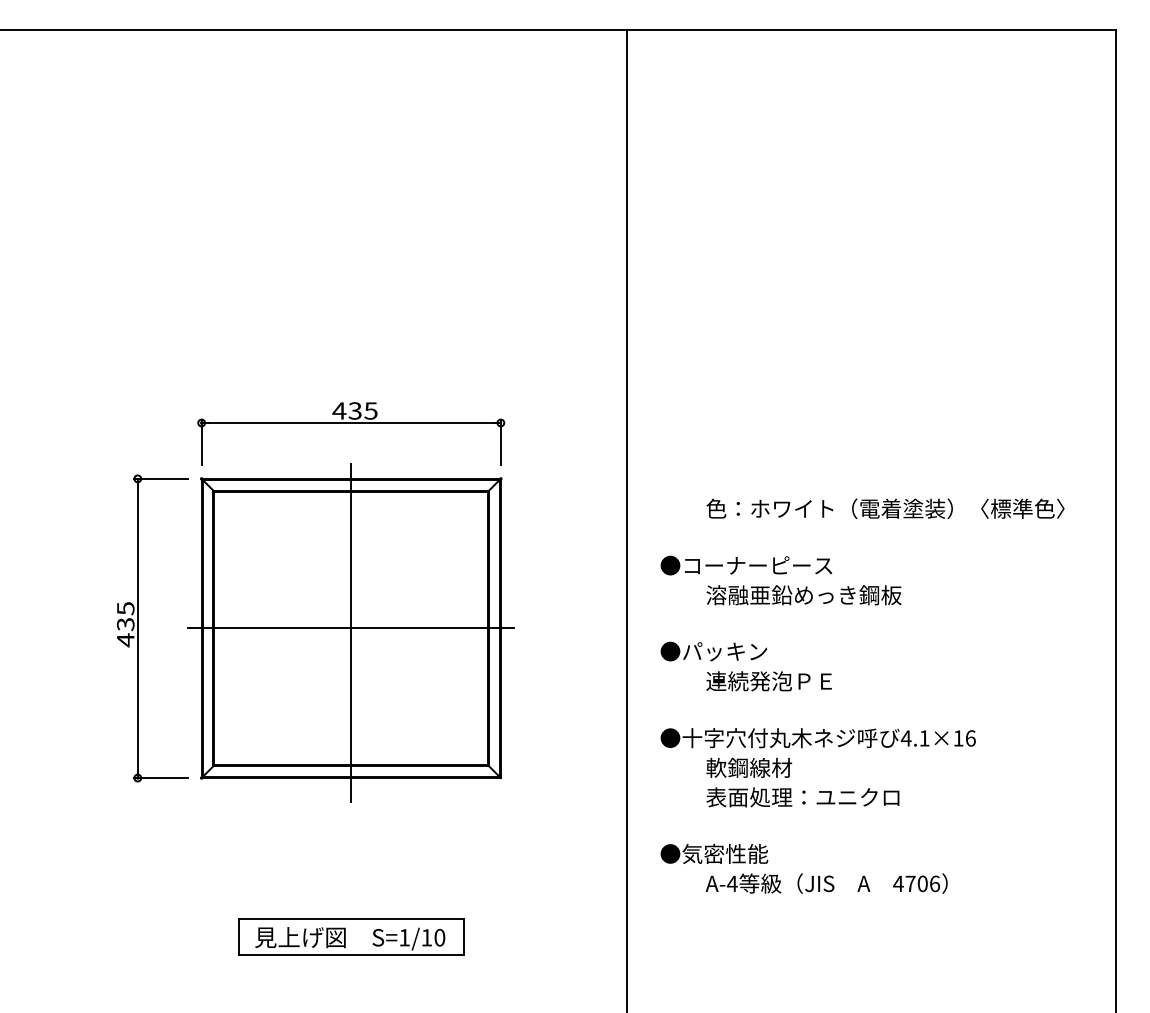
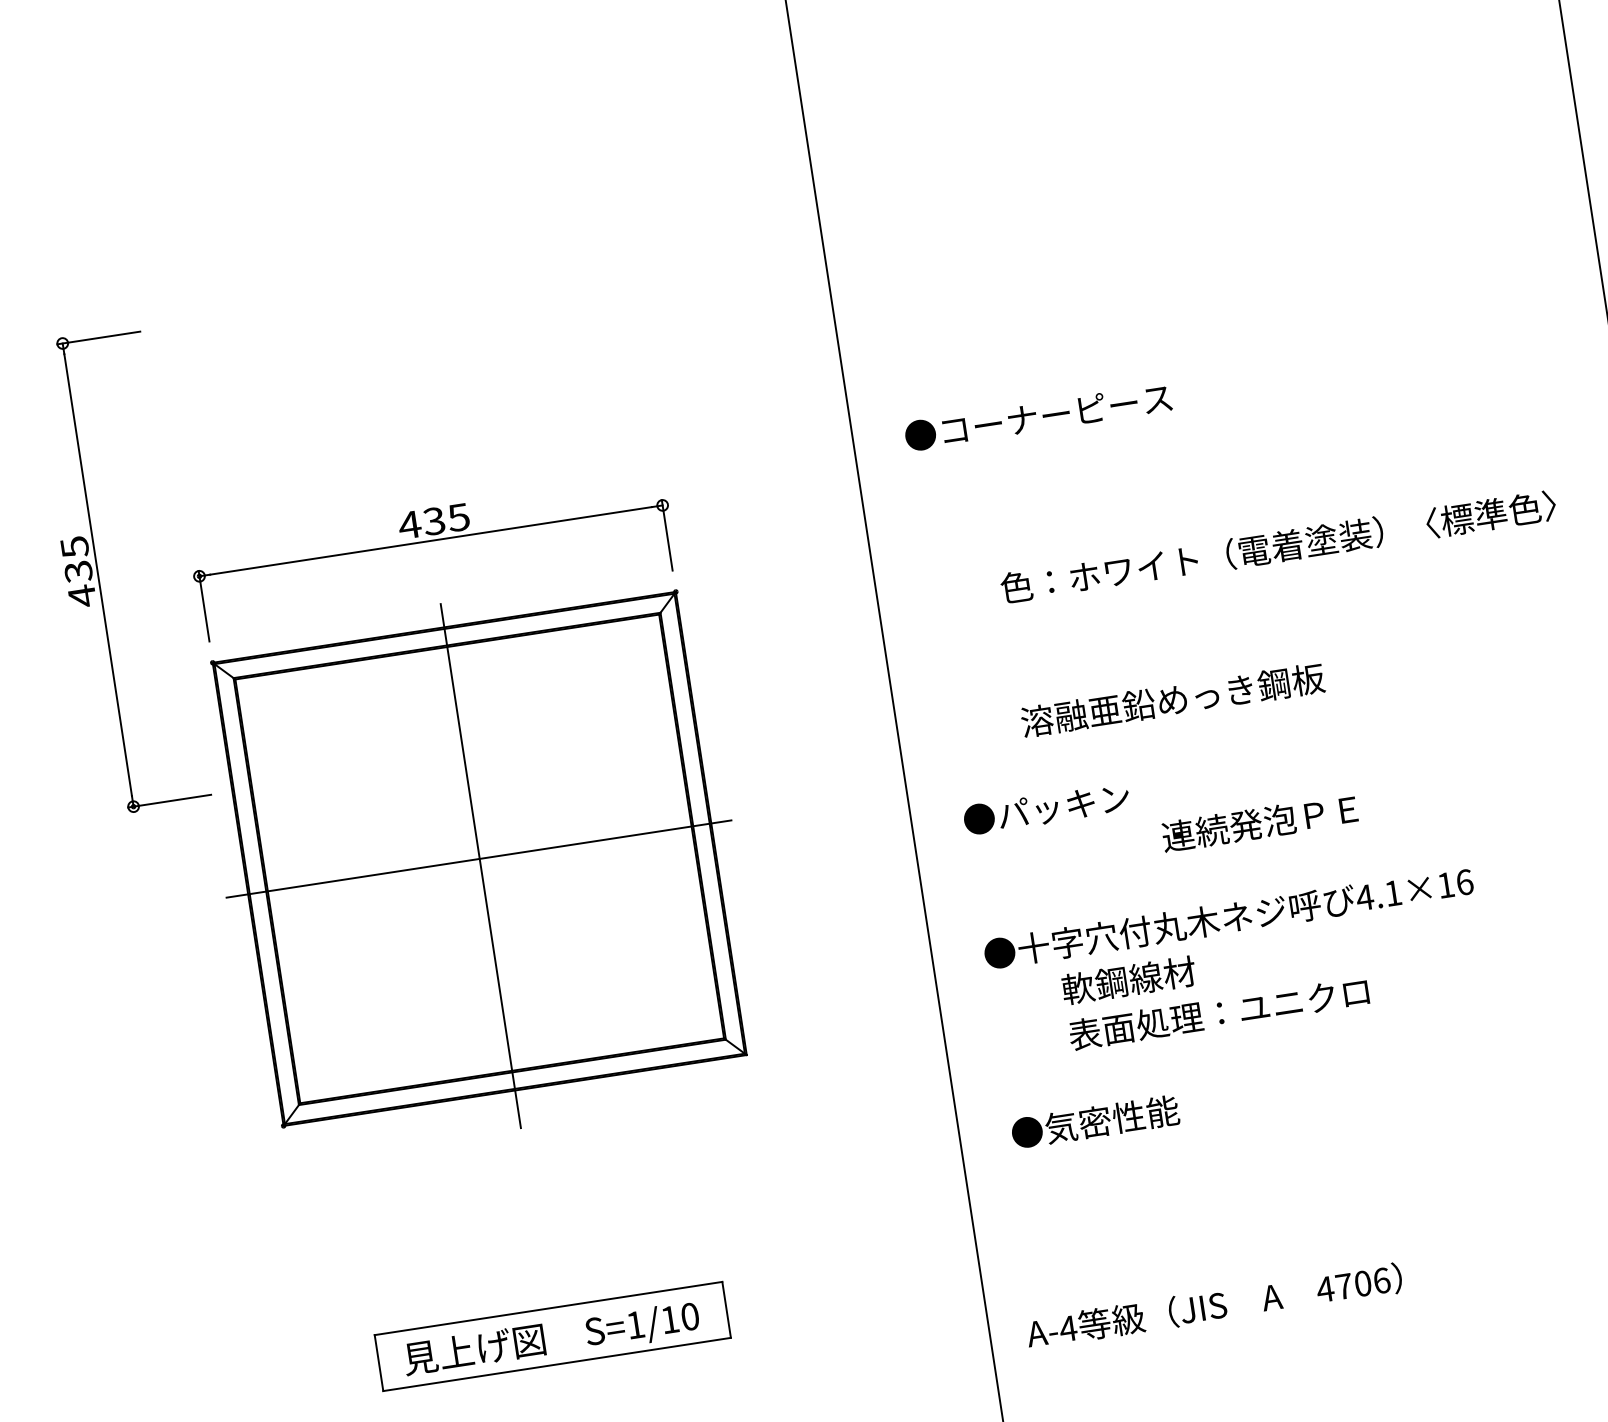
text: (746, 565) -> (1038, 417), moved
part: (138, 628) -> (99, 574), moved
text: (768, 681) -> (1258, 823), moved
text: (826, 883) -> (1213, 1305), moved

